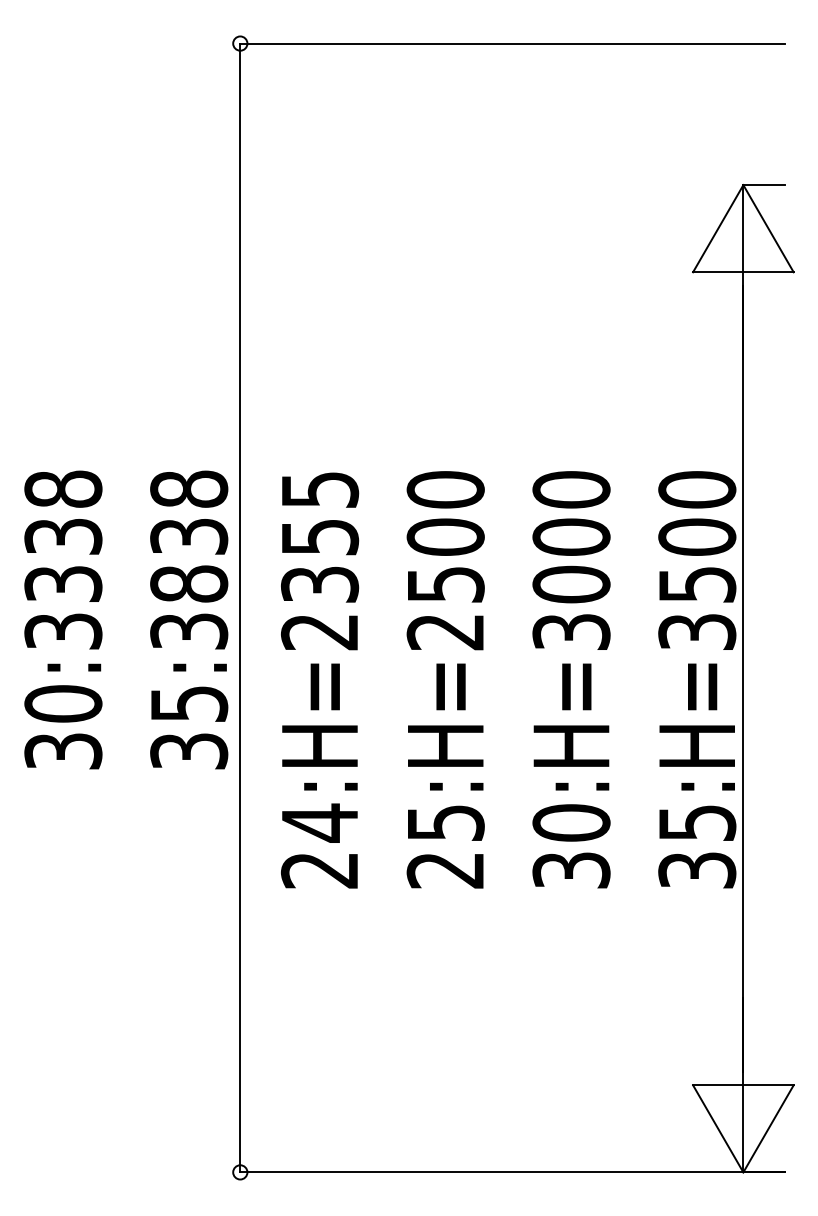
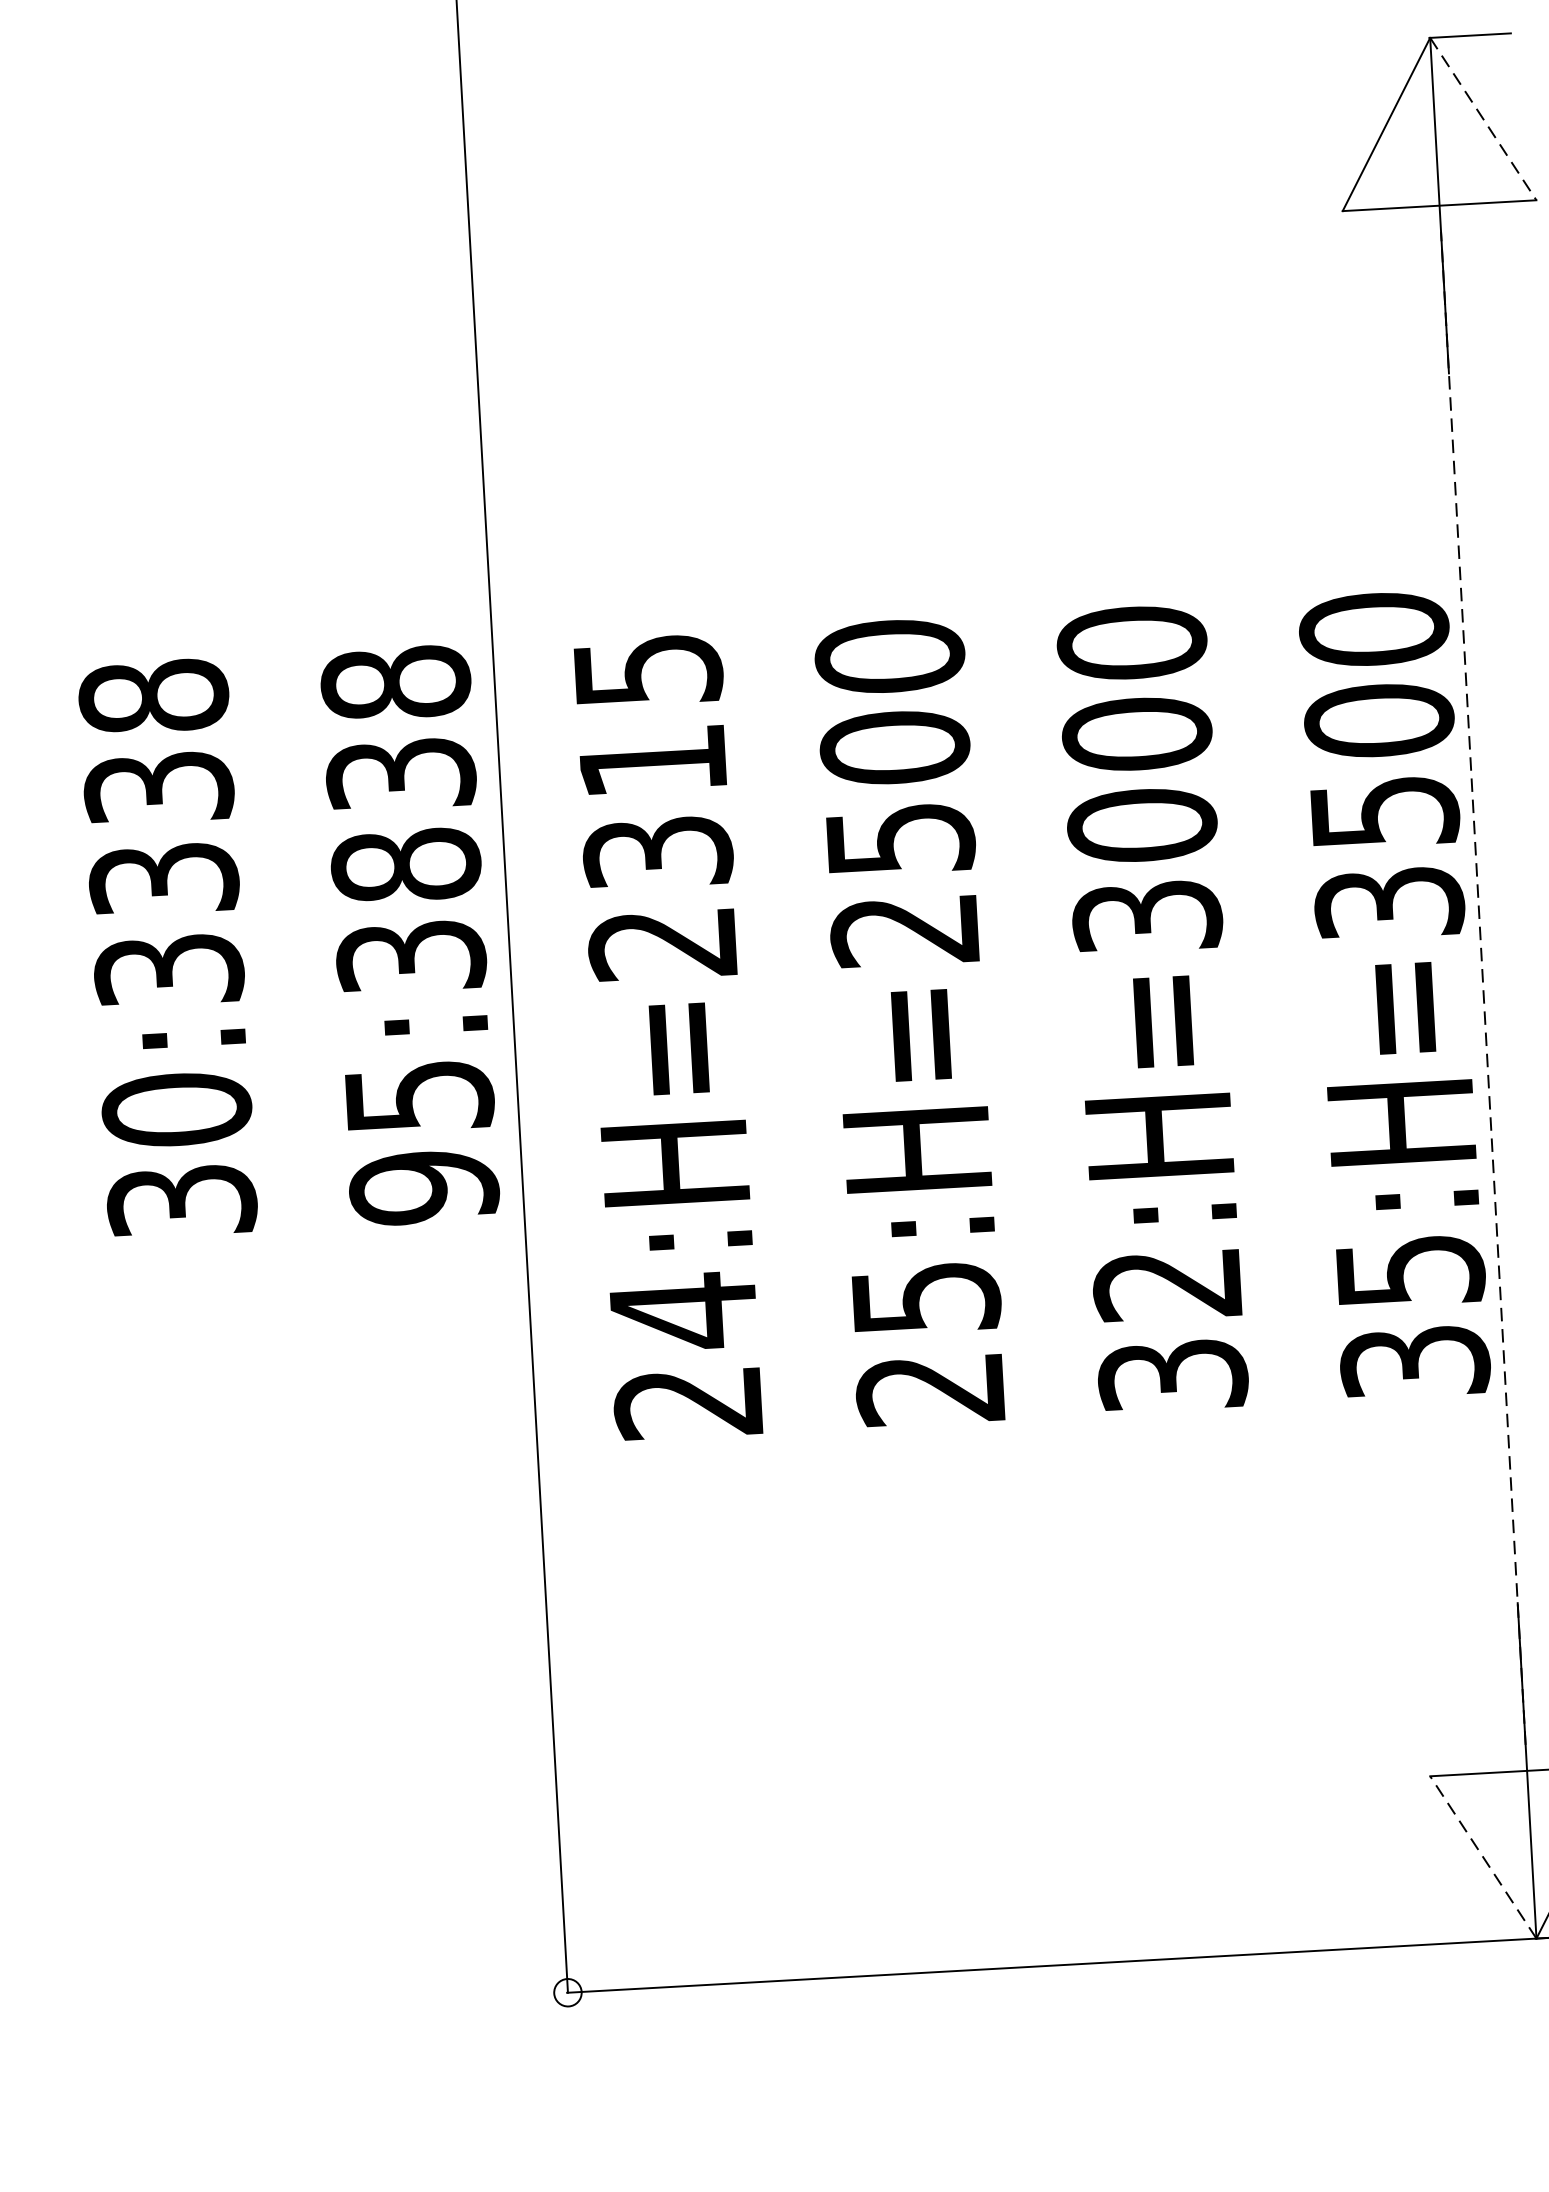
line: (768, 229) -> (1483, 120), solid -> dashed
text: (320, 537) -> (653, 761), 24:H=2355 -> 24:H=2315
line: (743, 678) -> (1483, 987), solid -> dashed
text: (189, 751) -> (424, 1187), 35:3838 -> 95:3838
text: (571, 822) -> (1167, 1283), 30:H=3000 -> 32:H=3000
line: (717, 1128) -> (1481, 1856), solid -> dashed

